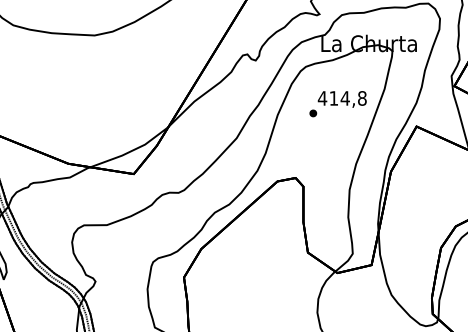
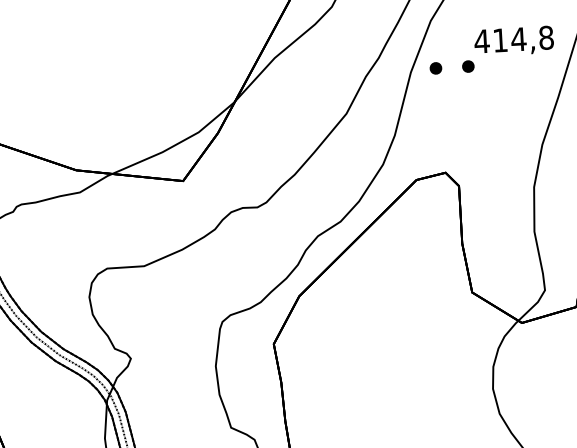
part: (293, 113) -> (436, 68), added

